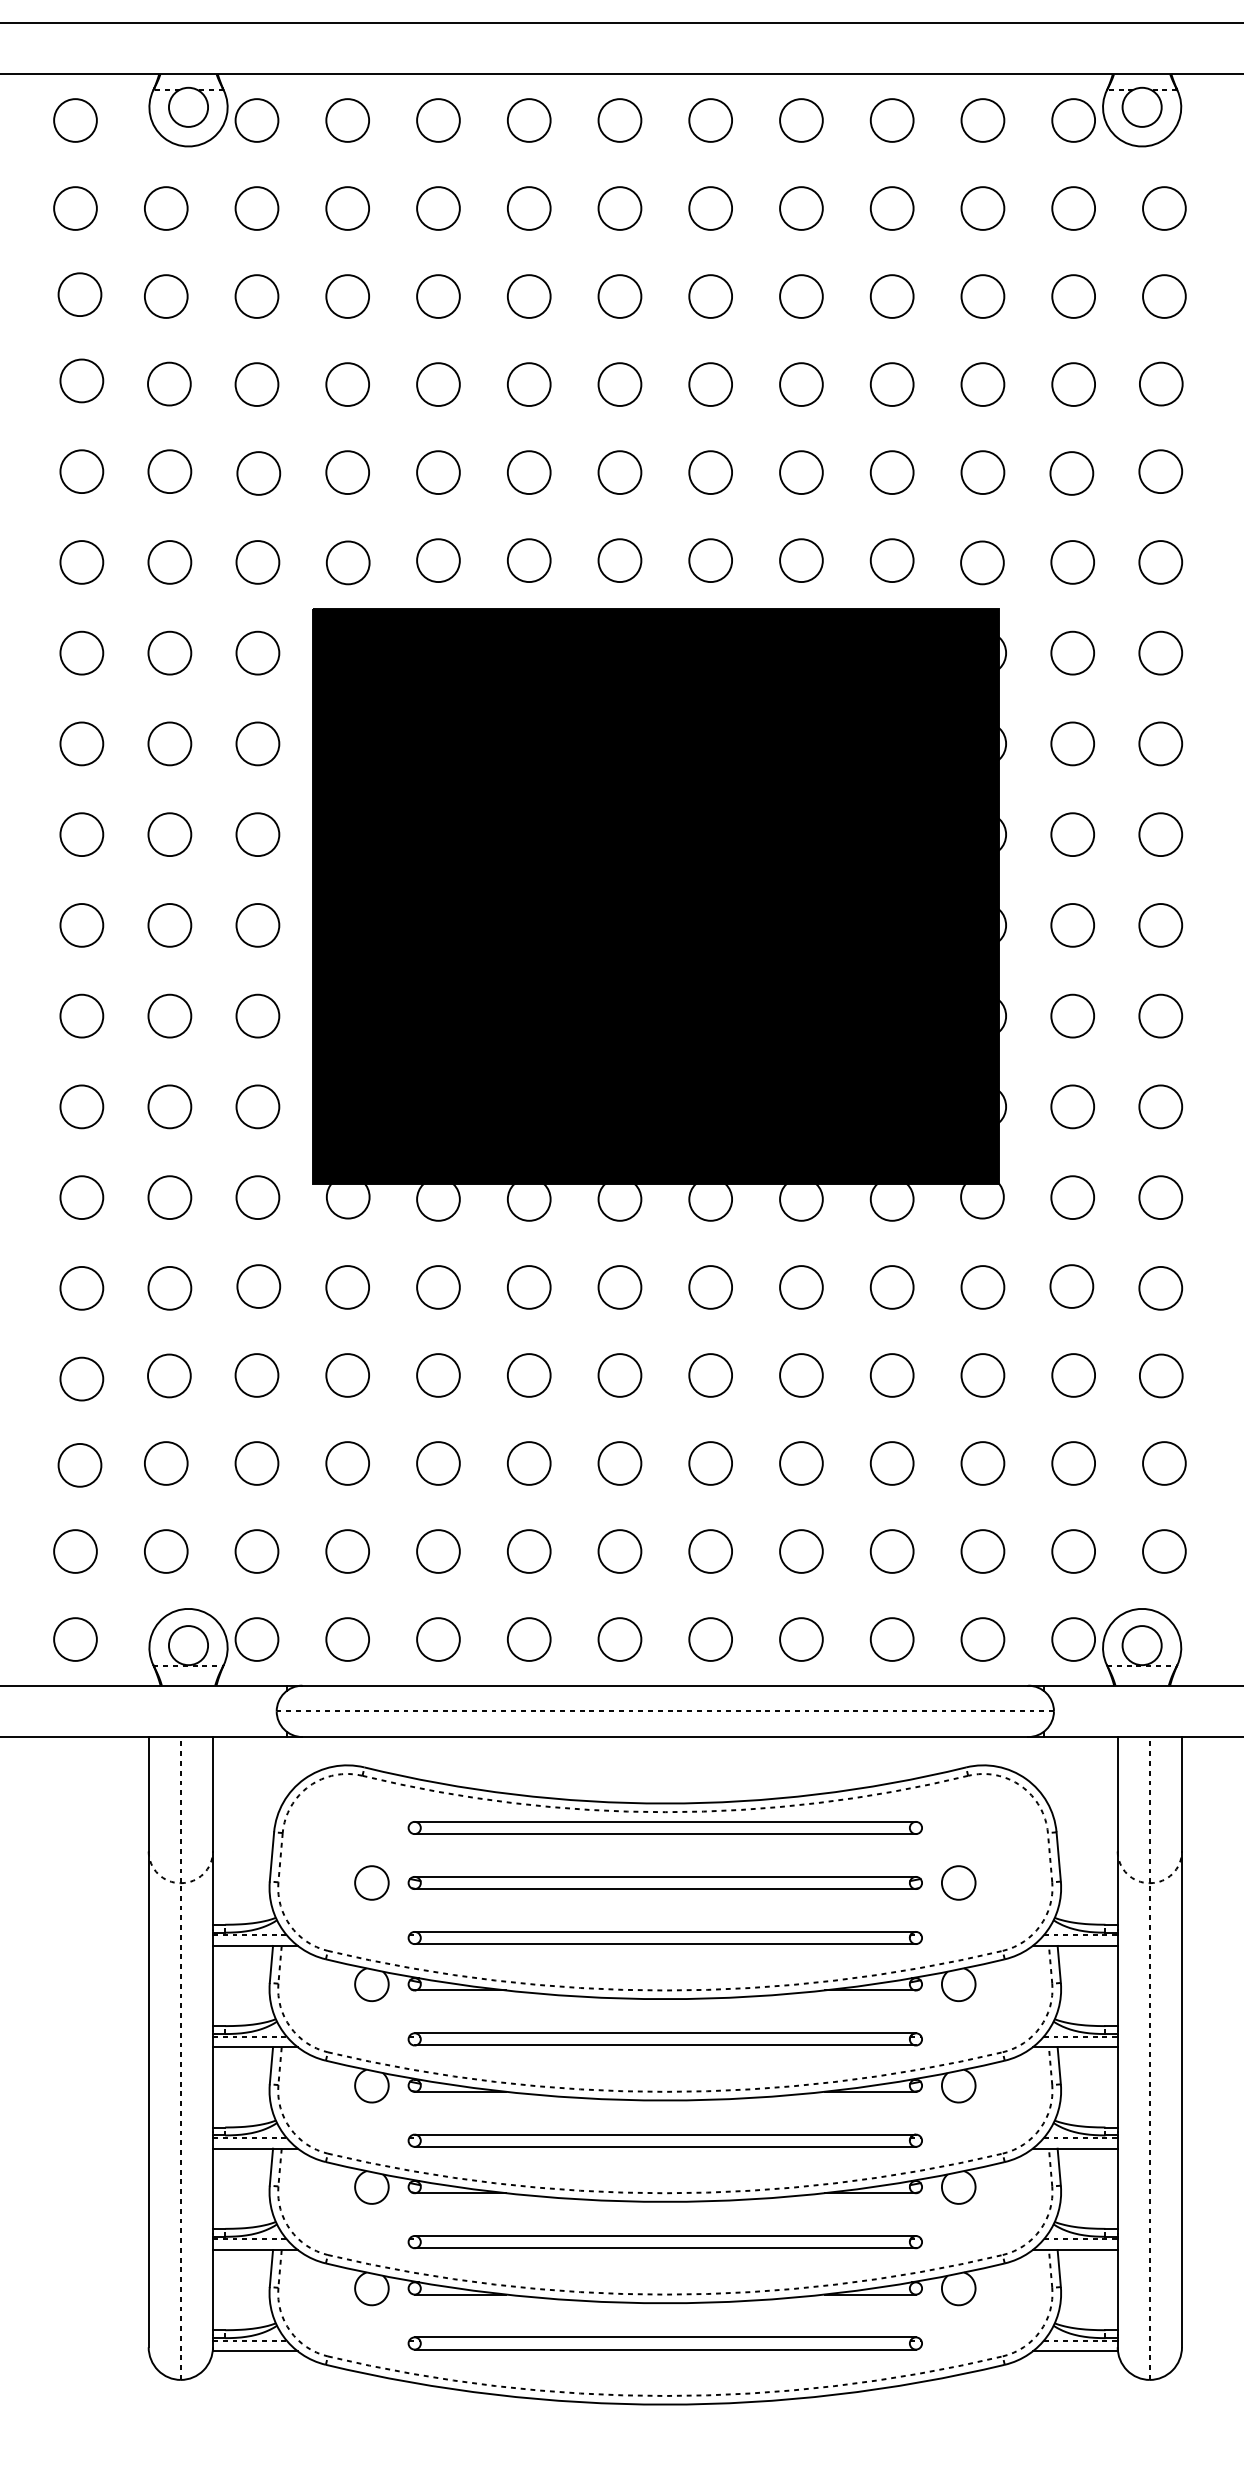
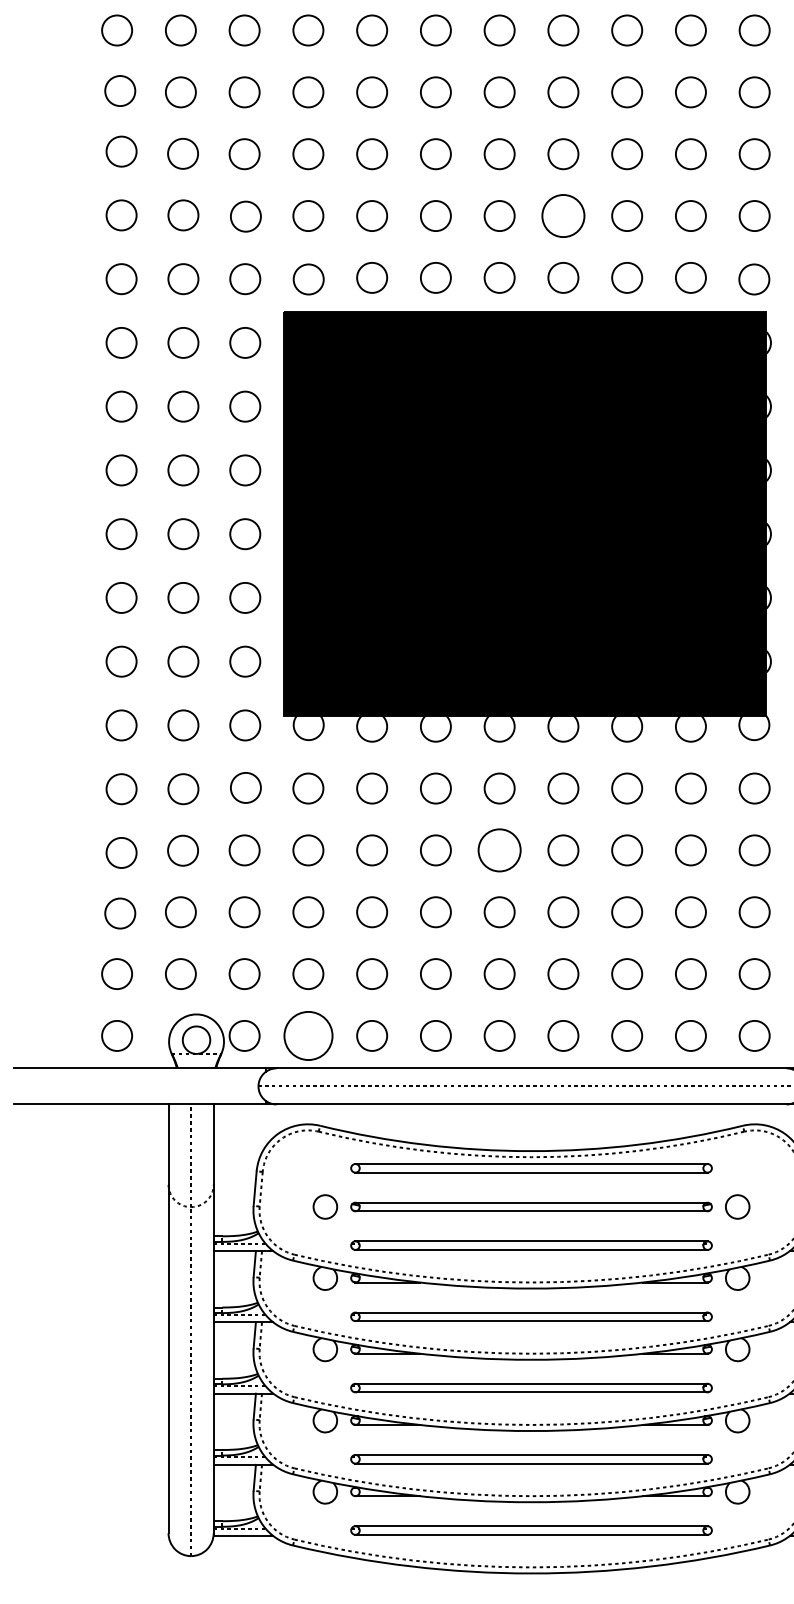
circle: (710, 472) -> (563, 215), size x1.4
circle: (619, 1375) -> (499, 850), size x1.4
circle: (347, 1639) -> (308, 1035), size x1.6

